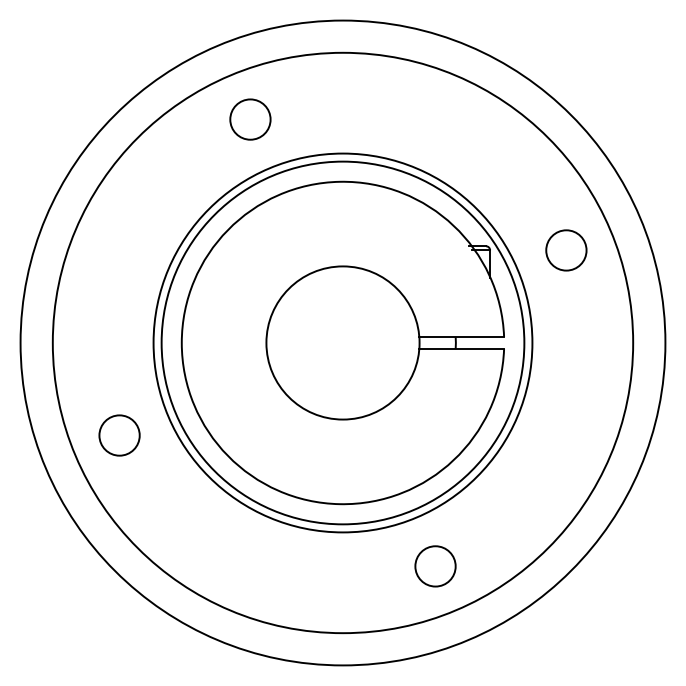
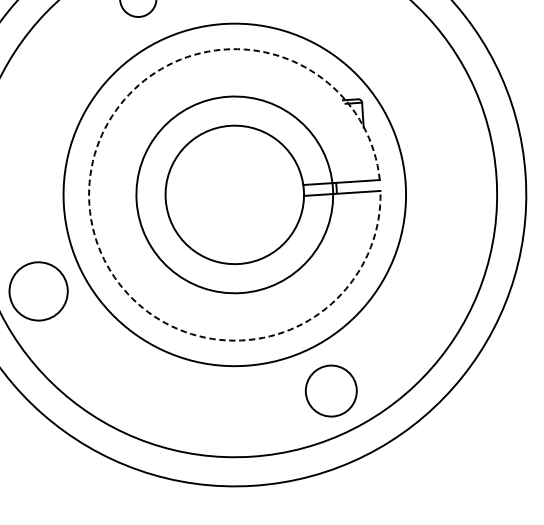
circle: (566, 250) -> (431, 98), removed
arc: (181, 342) -> (89, 203), solid -> dashed
circle: (342, 342) -> (234, 194), size x0.6
circle: (119, 435) -> (38, 291), size x1.6
circle: (435, 566) -> (331, 391), size x1.4

